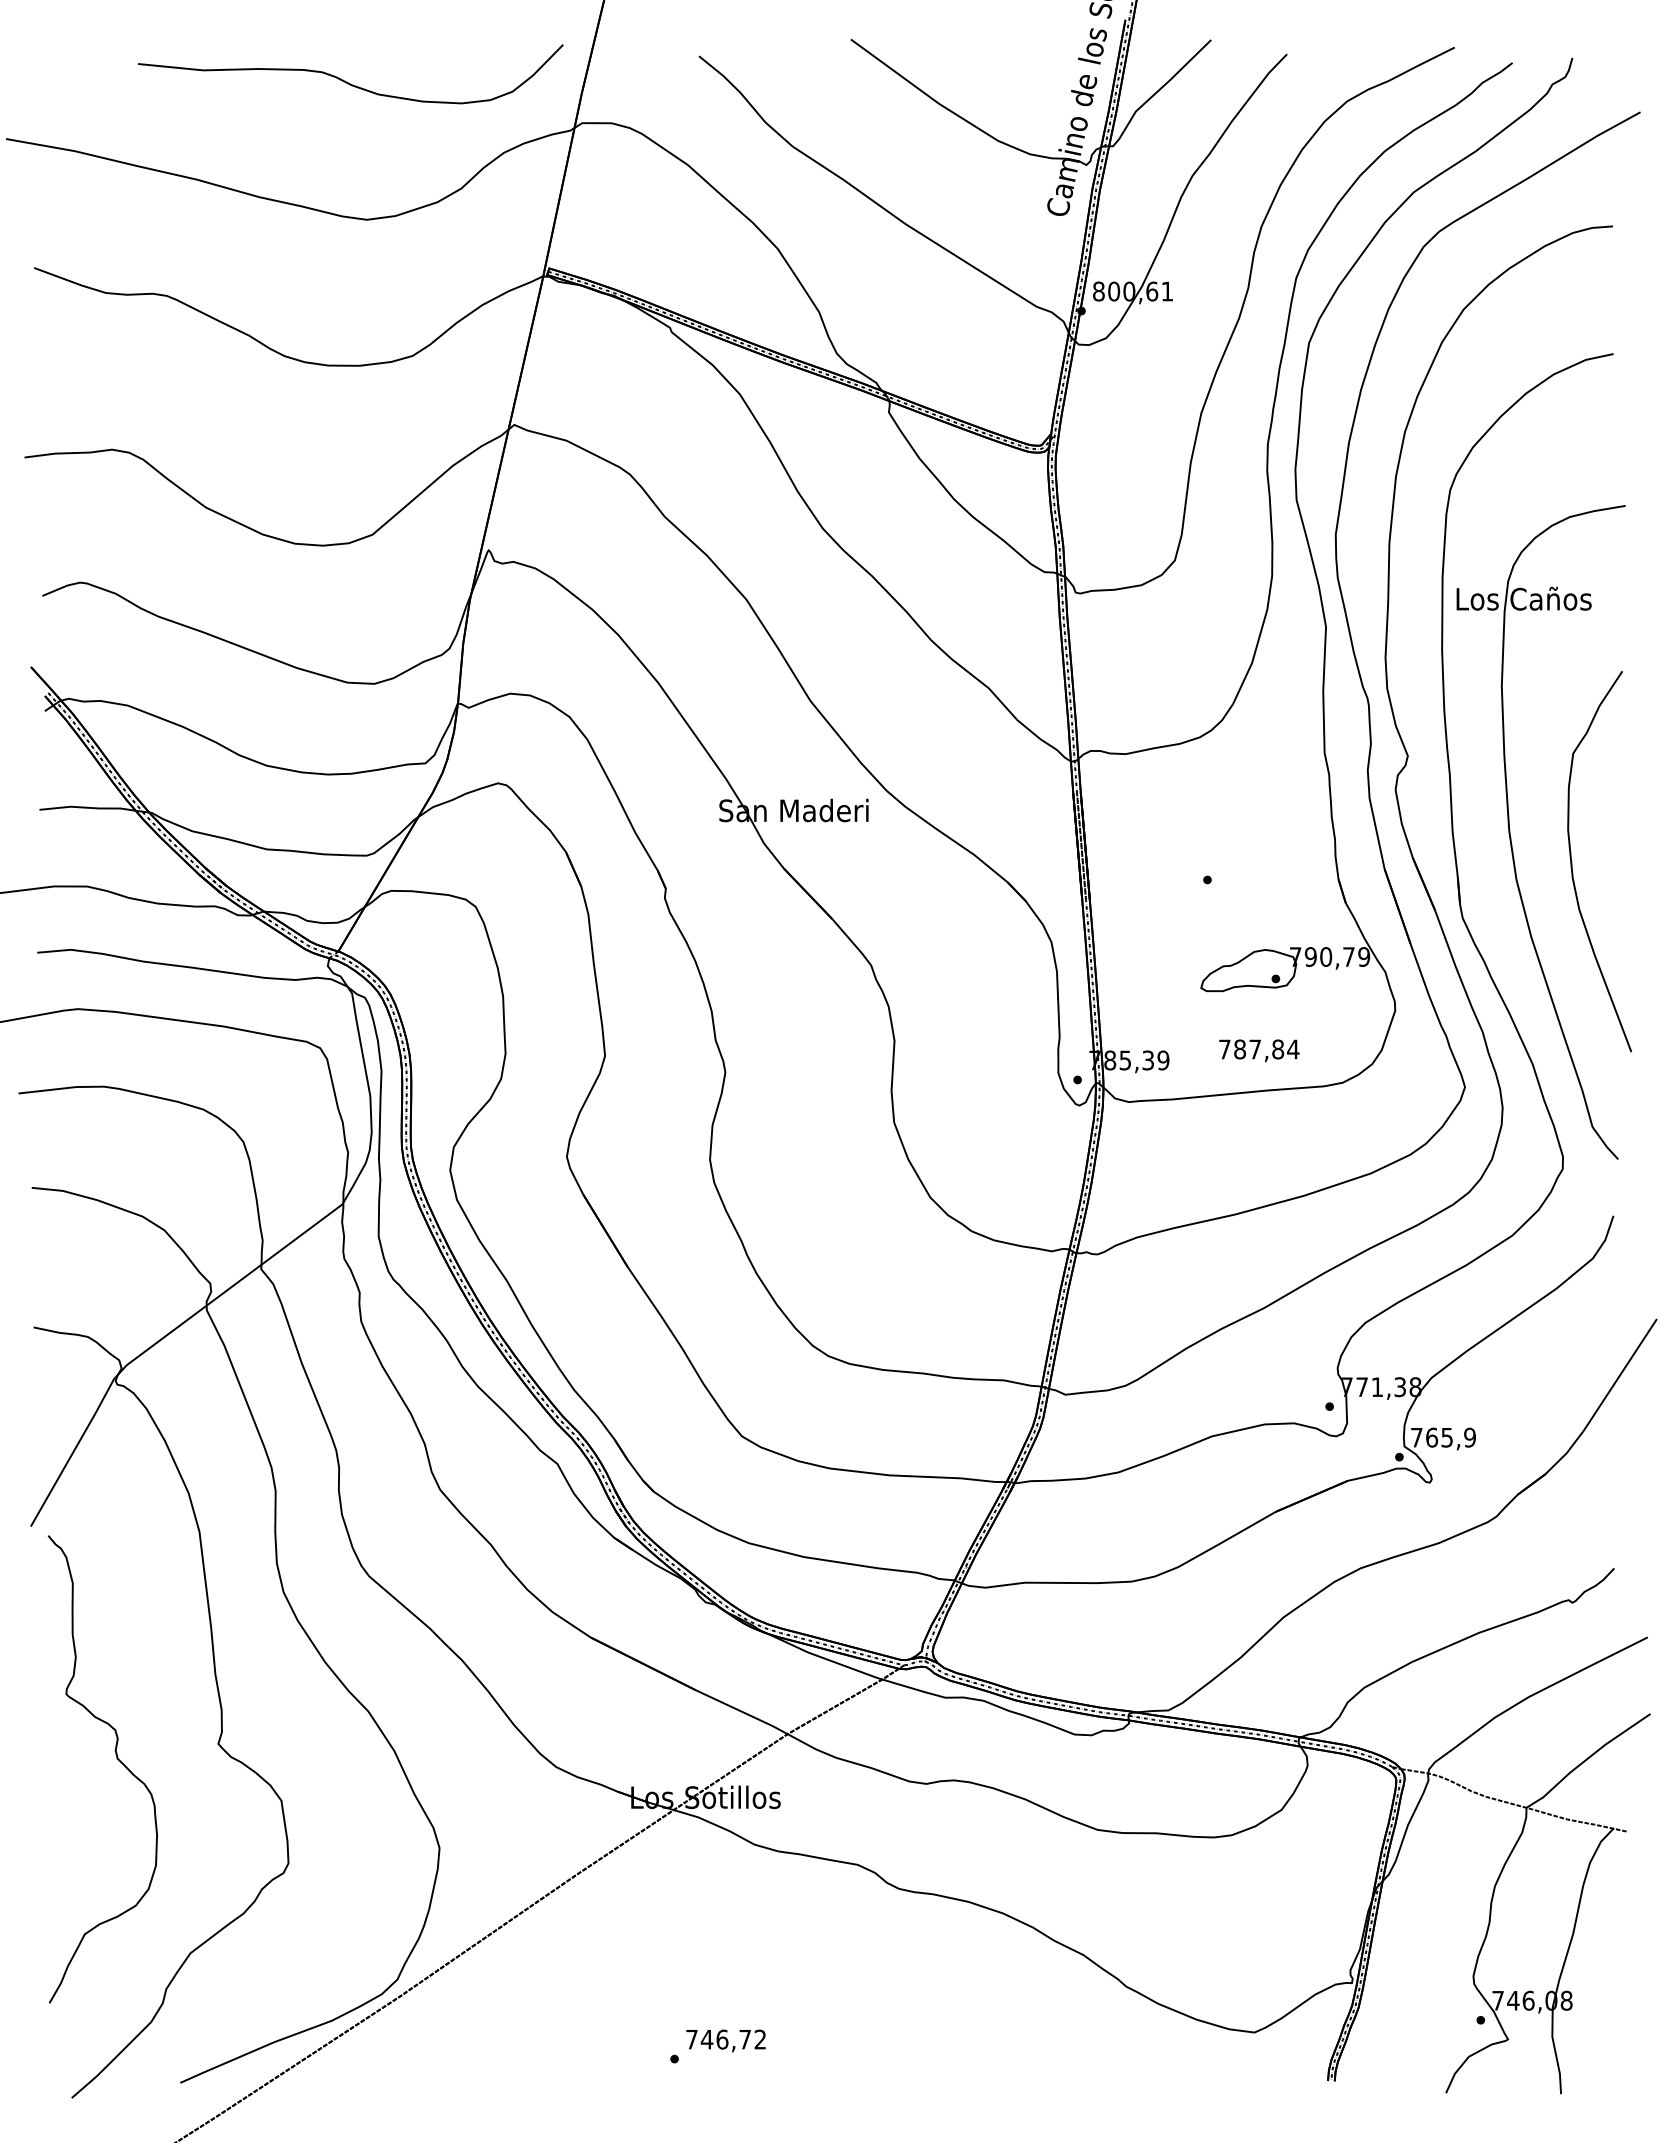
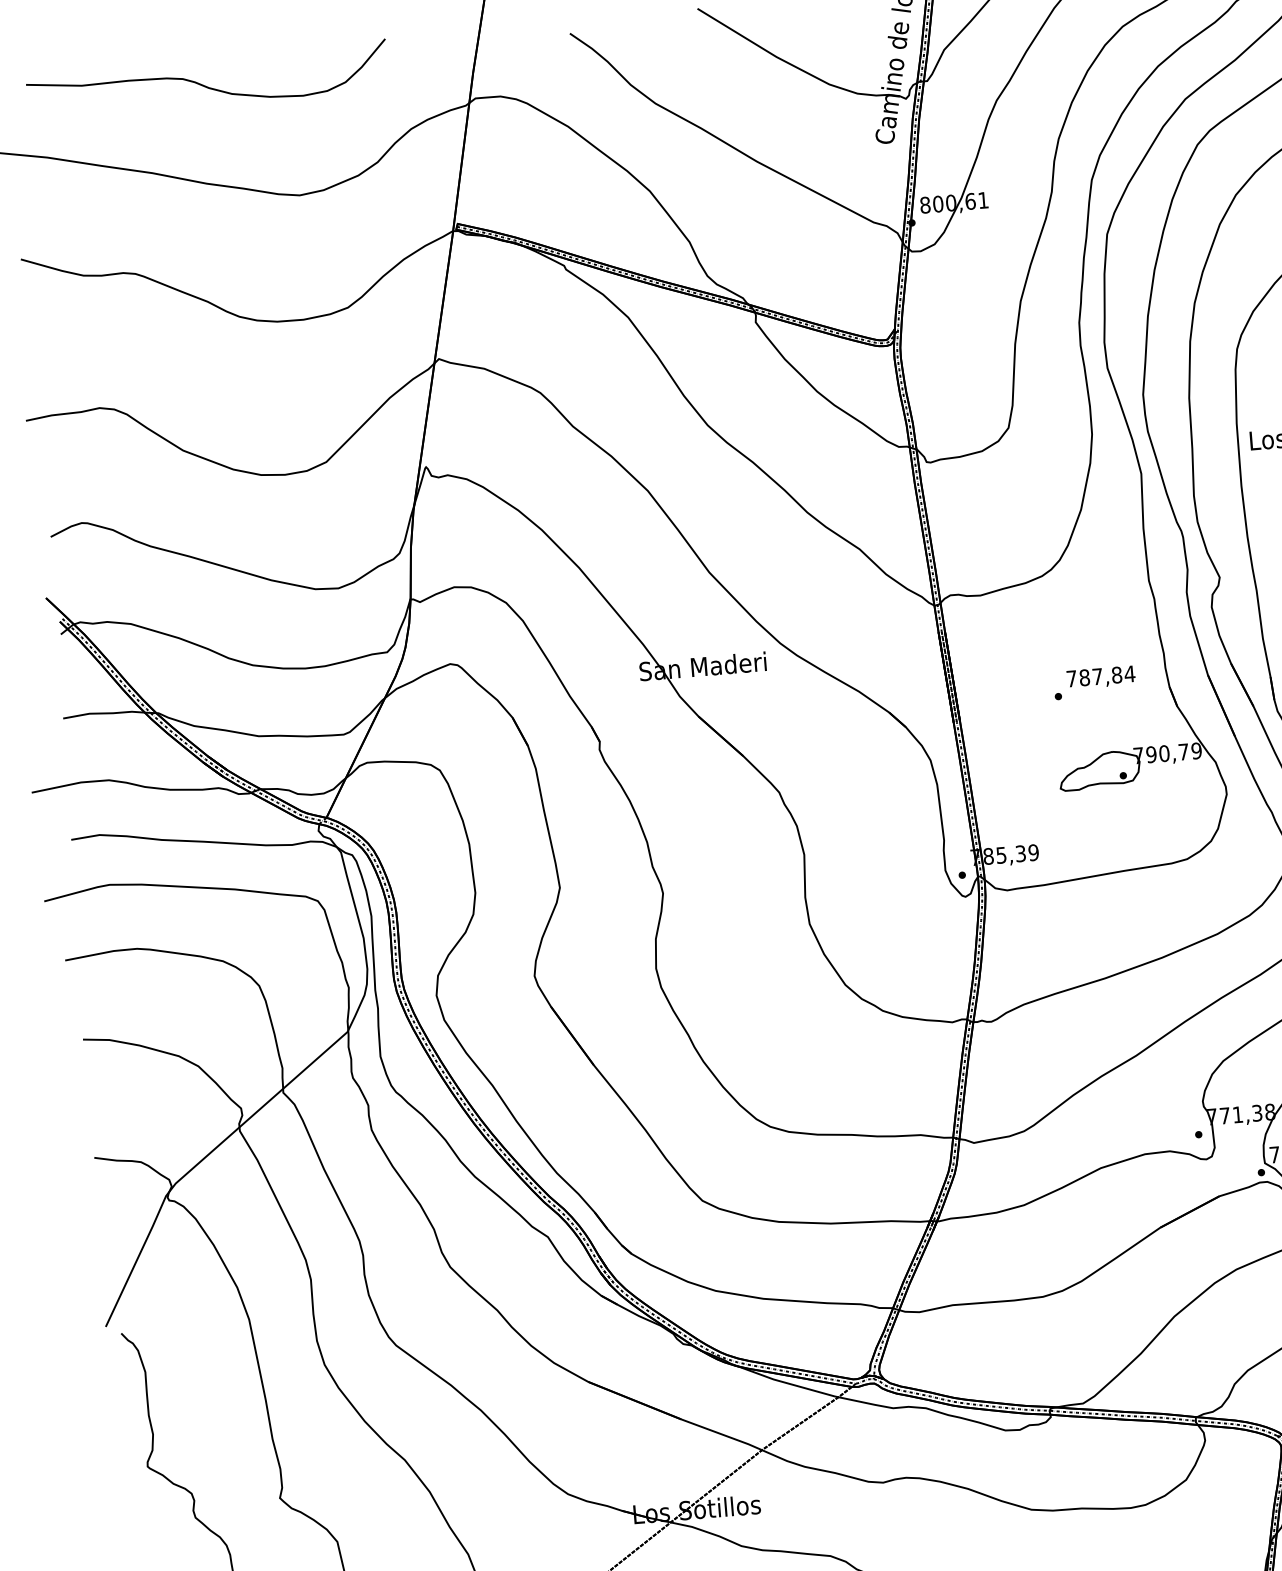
curve: (346, 81) -> (204, 85), moved
text: (1259, 1050) -> (1101, 677), moved

